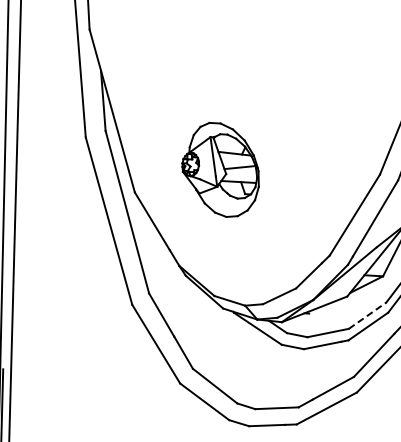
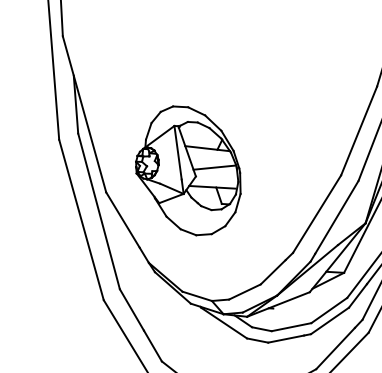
part: (220, 169) -> (188, 170), size x1.43
line: (367, 315) -> (329, 310), dashed -> solid

